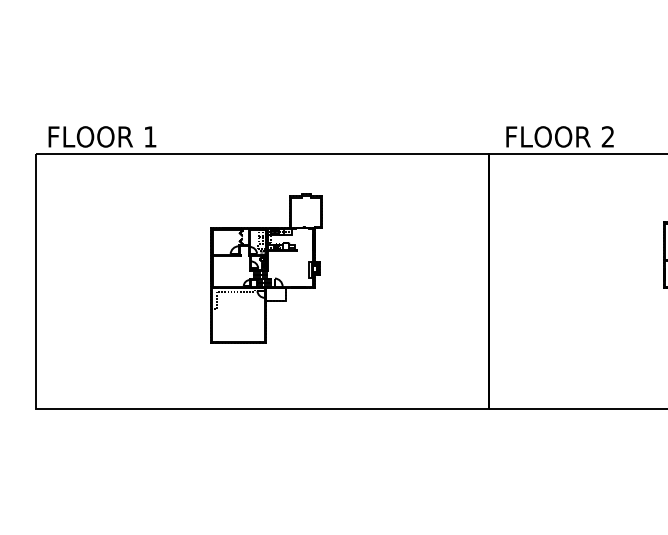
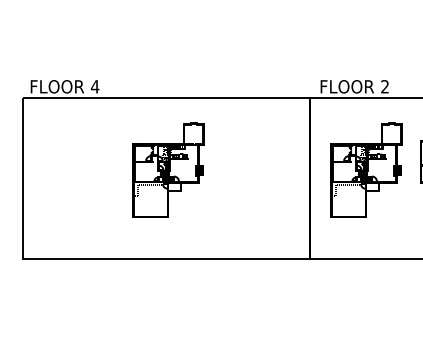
text: (149, 136) -> (94, 86), 1 -> 4
part: (578, 267) -> (366, 169), added

